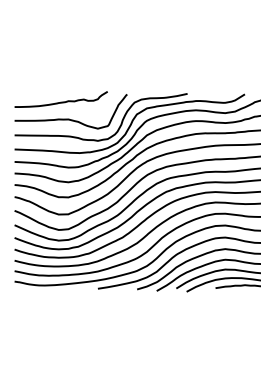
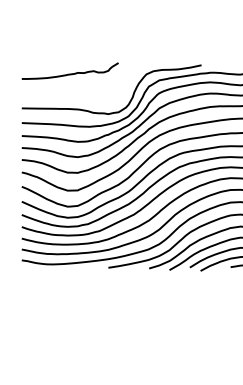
curve: (69, 118) -> (78, 90), removed

